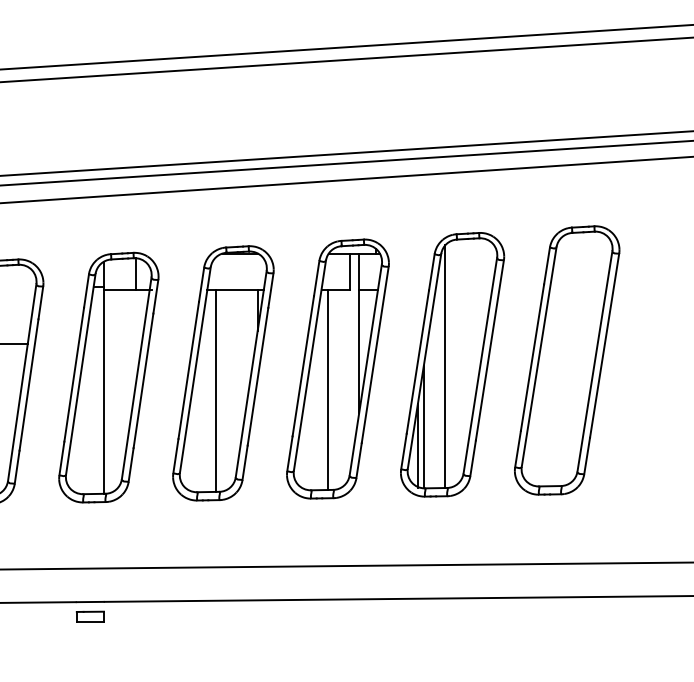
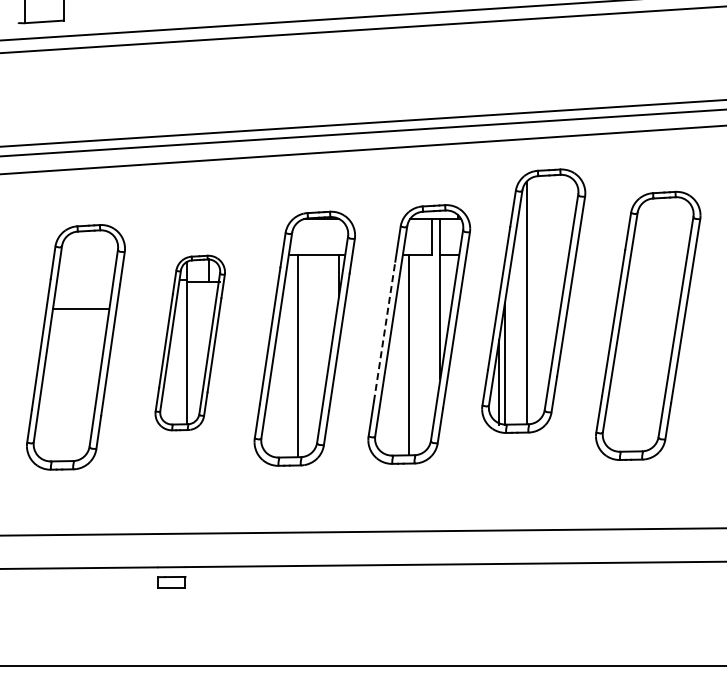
part: (452, 364) -> (533, 300), moved
line: (303, 366) -> (384, 331), solid -> dashed
part: (107, 377) -> (189, 342), size x0.7

